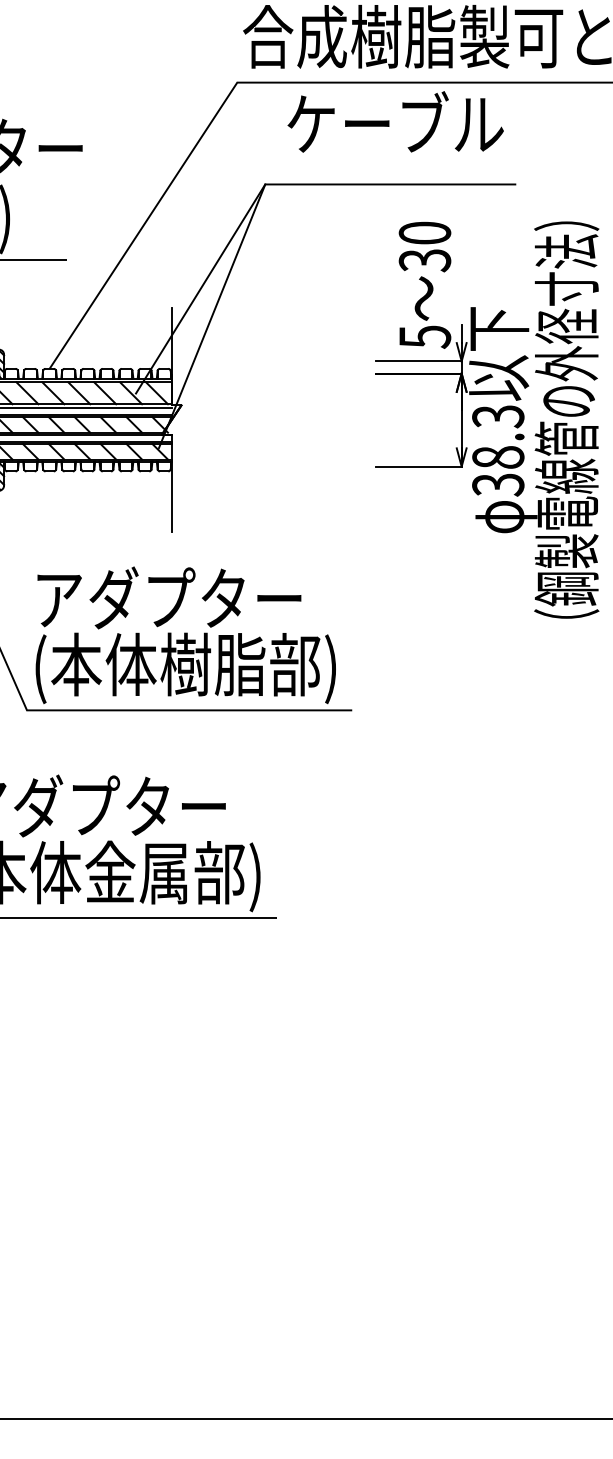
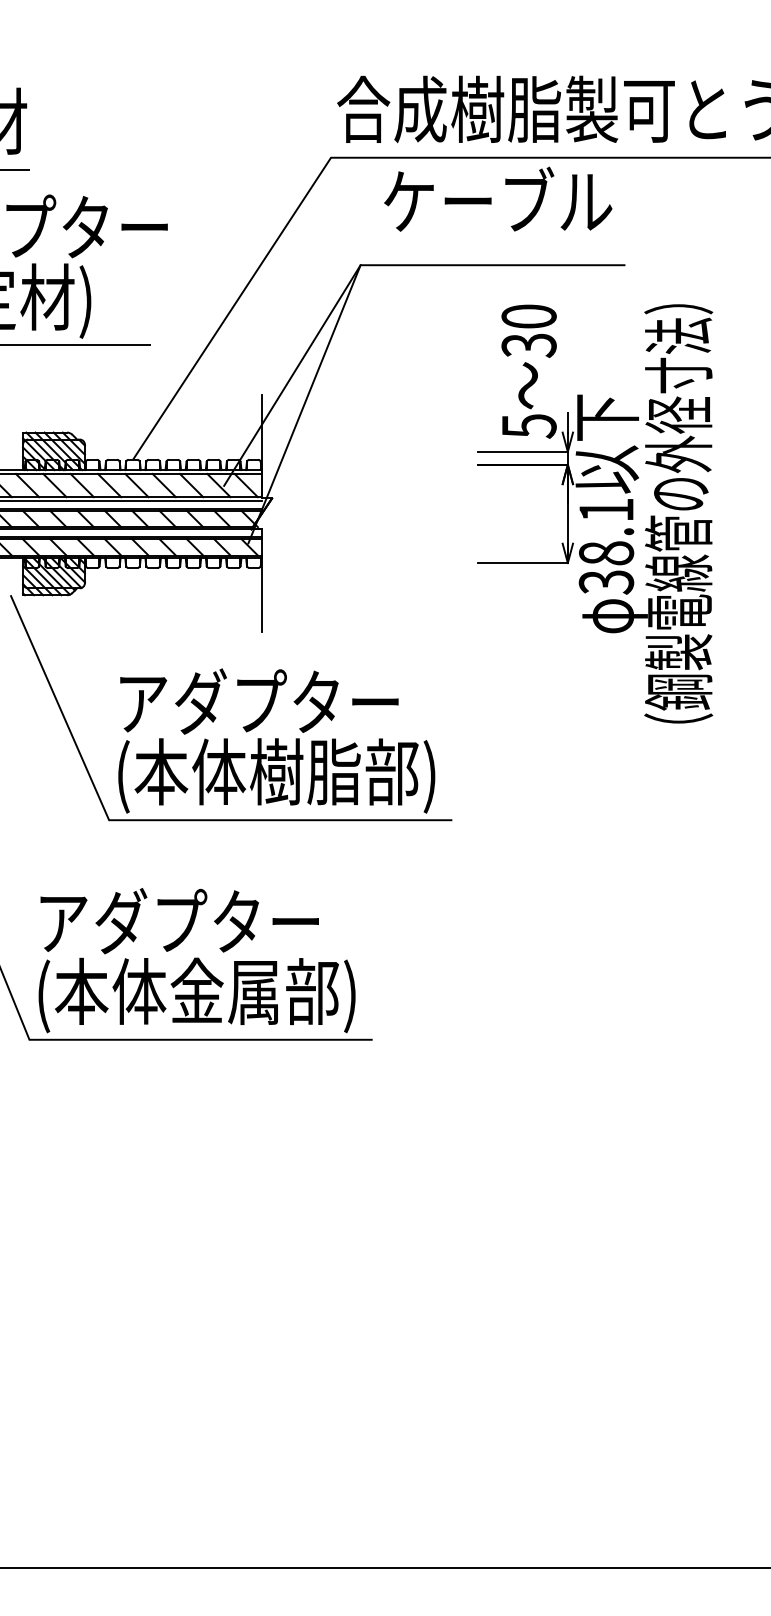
text: (498, 416) -> (606, 510), 38.3 -> 38.1

